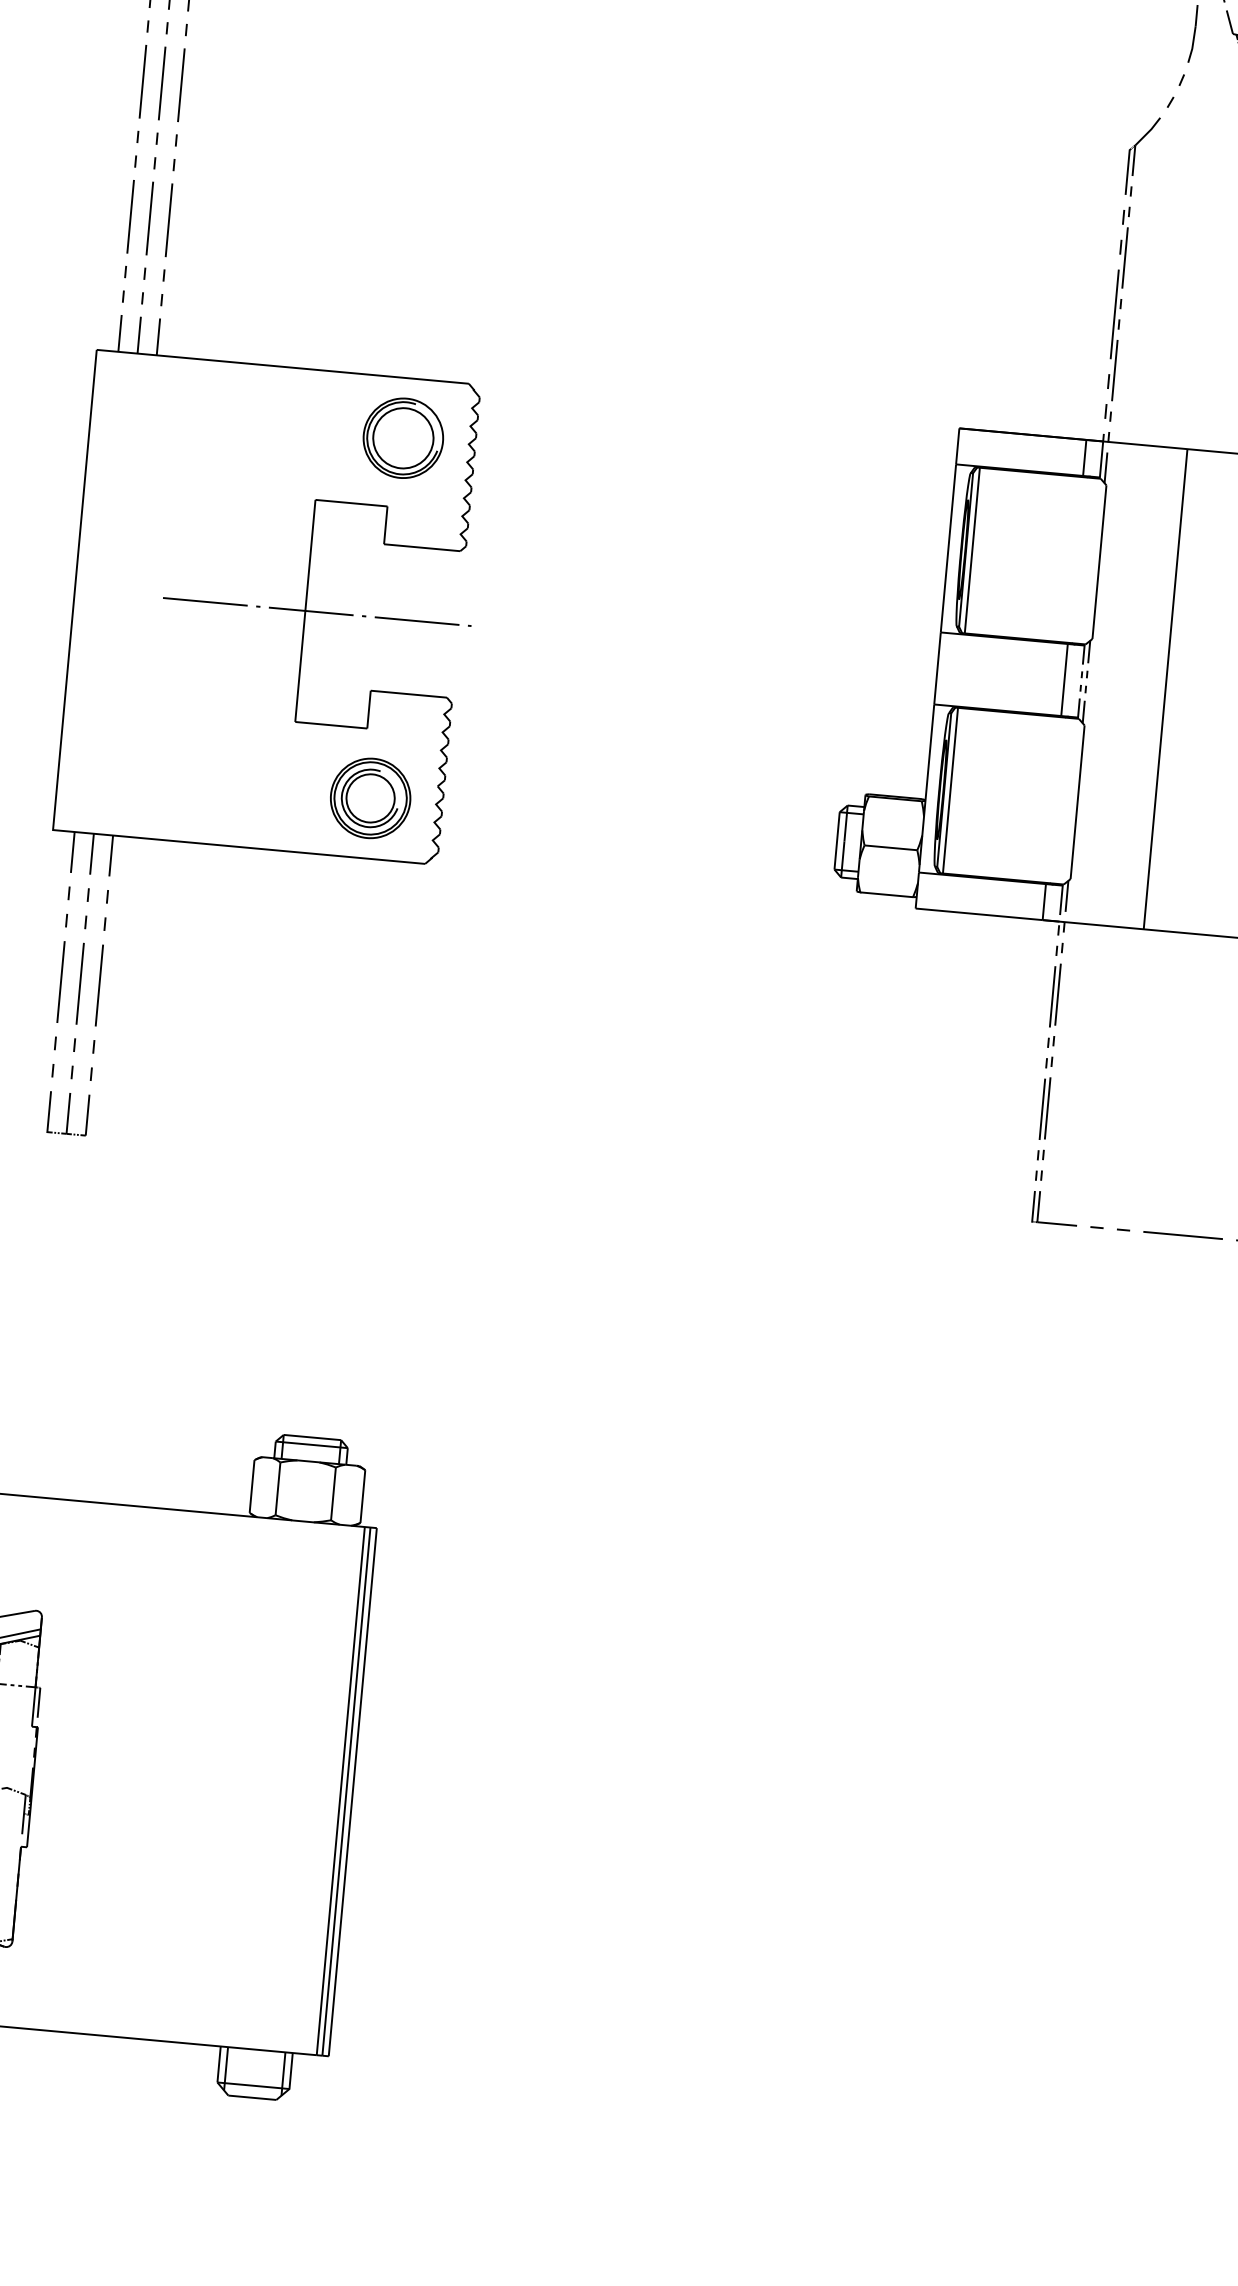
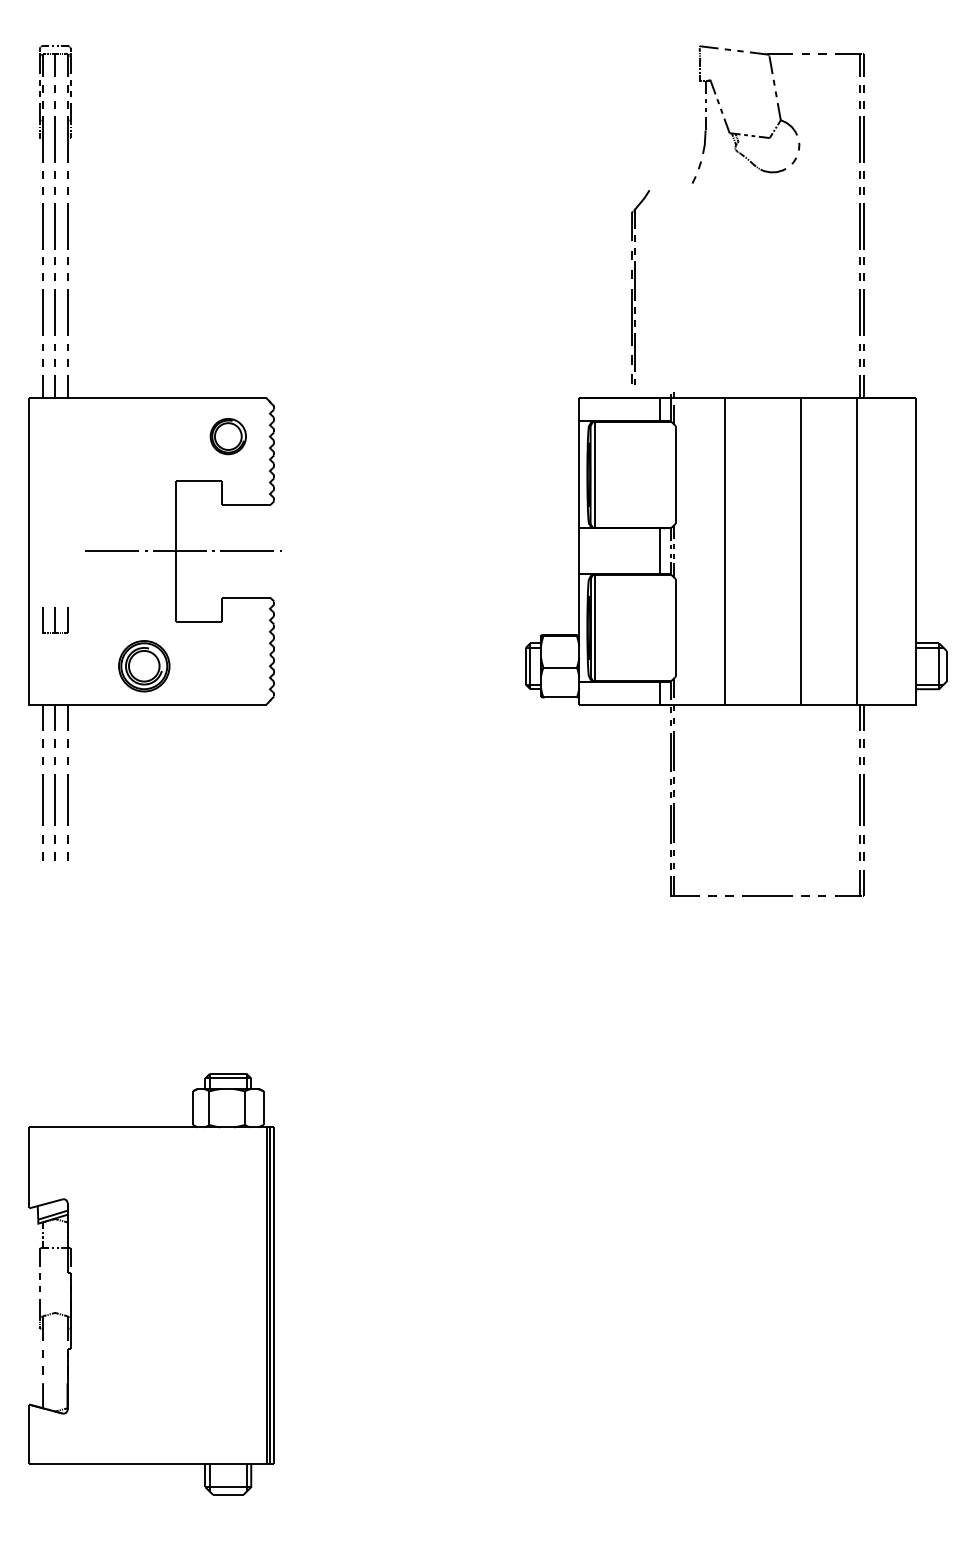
part: (1132, 268) -> (640, 287), moved
part: (403, 438) -> (228, 436), size x0.7
part: (370, 798) -> (144, 666), moved
part: (68, 1114) -> (55, 620), moved

